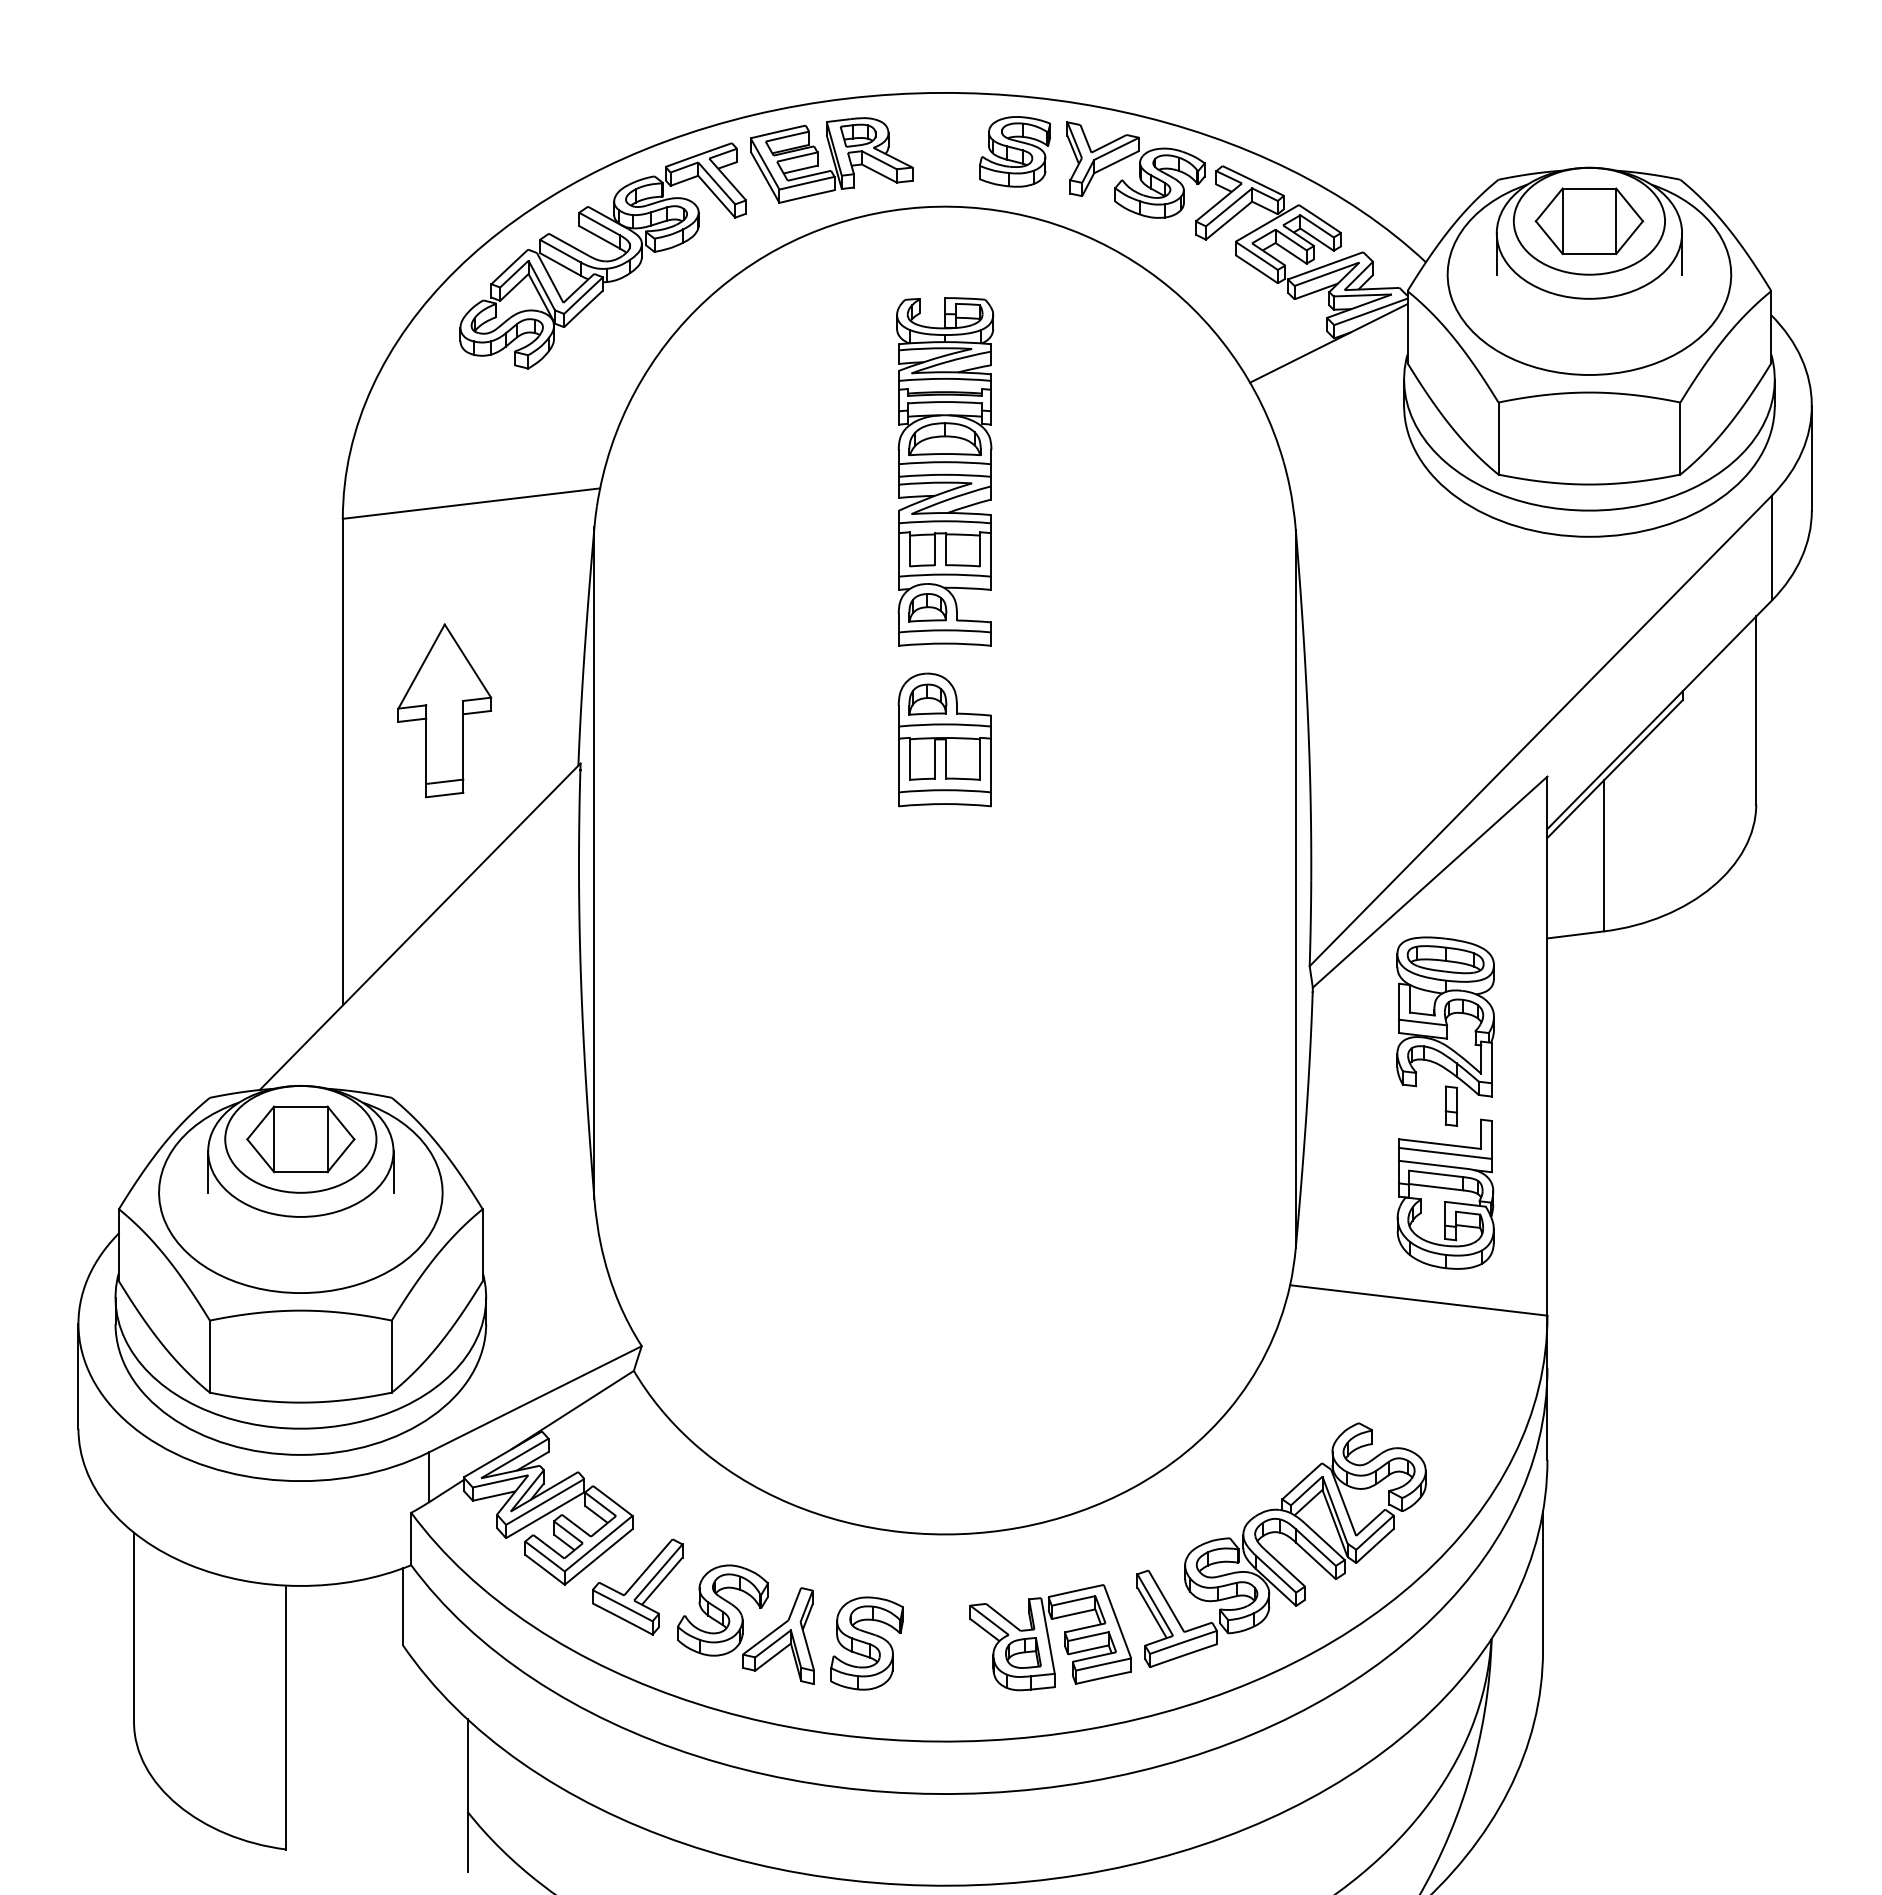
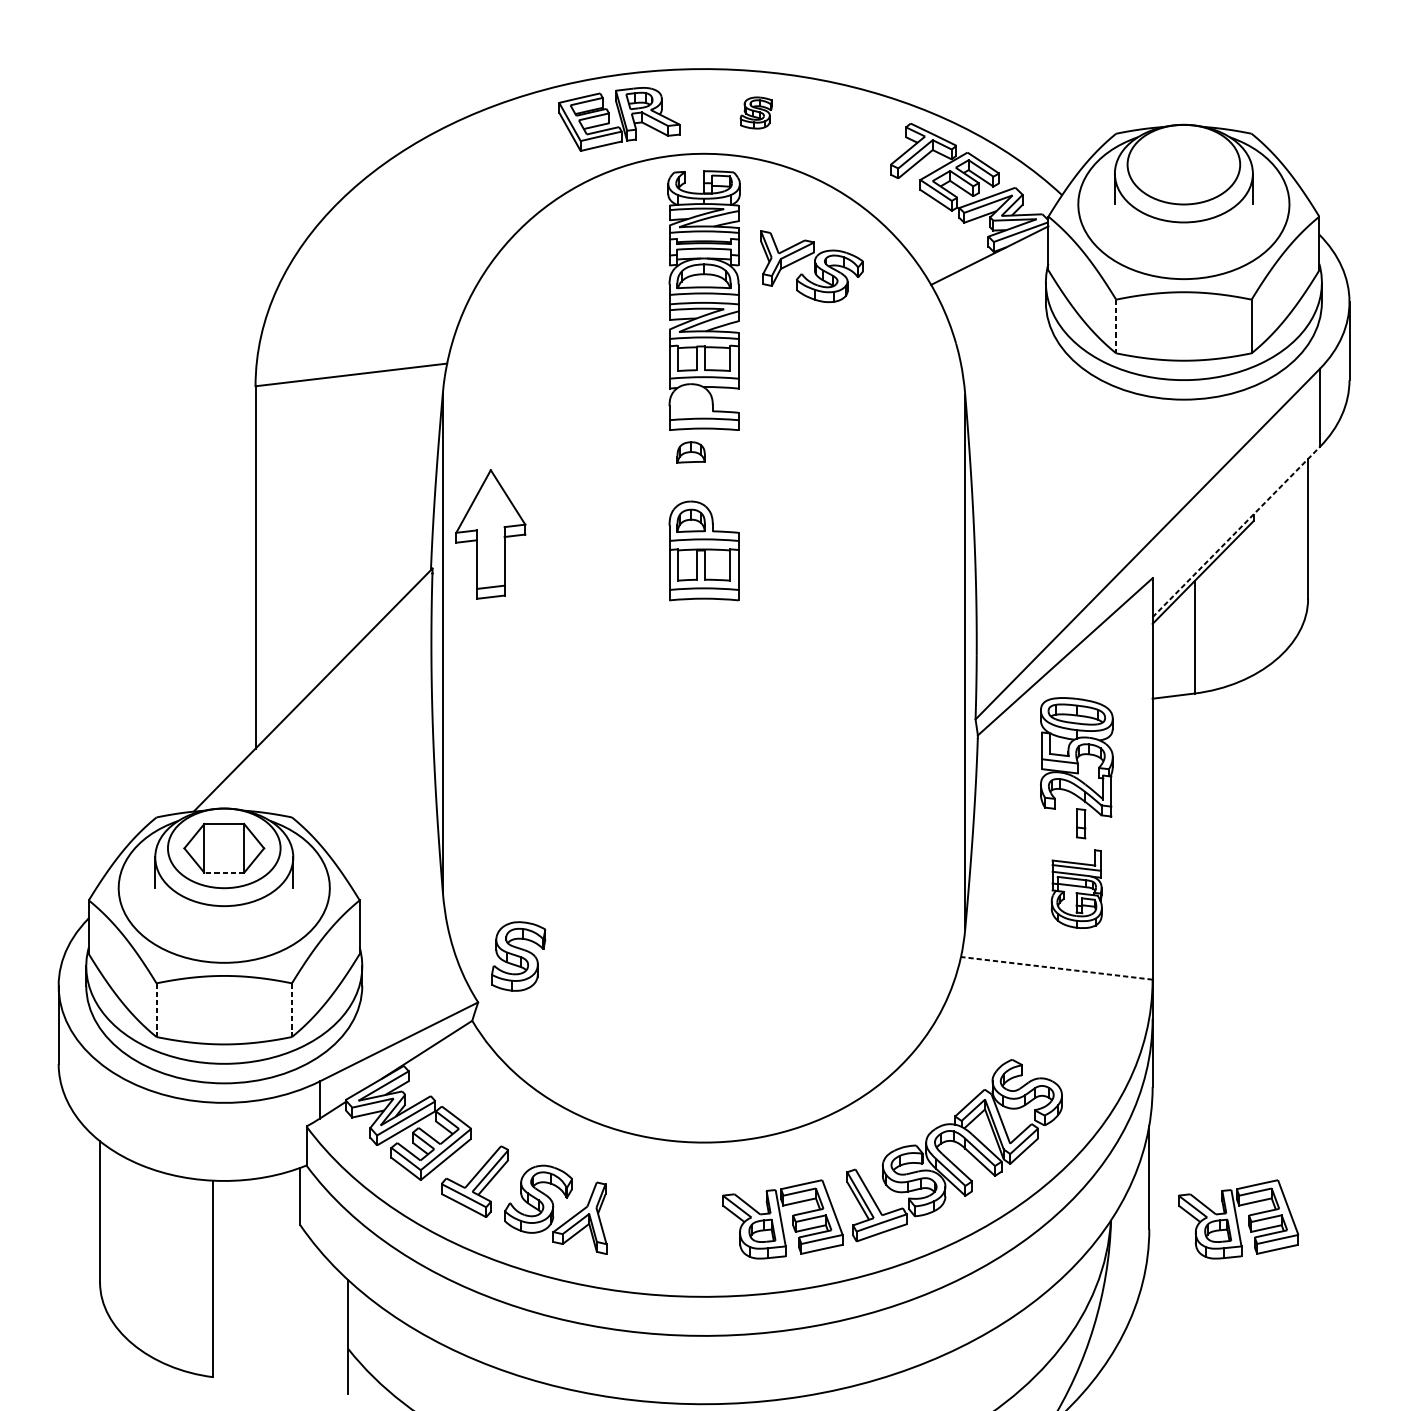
part: (1015, 151) -> (756, 112), size x0.6
part: (1135, 169) -> (811, 266), moved
part: (1589, 221) -> (1183, 164), removed
part: (602, 255) -> (448, 190), removed
line: (1498, 439) -> (1116, 327), solid -> dashed
part: (945, 471) -> (704, 300), moved
part: (444, 710) -> (490, 534), moved
line: (1660, 714) -> (1236, 531), solid -> dashed
line: (300, 1172) -> (224, 873), solid -> dashed
part: (1445, 1193) -> (1076, 888), size x0.7
line: (1418, 1300) -> (1056, 968), solid -> dashed
line: (209, 1357) -> (156, 1010), solid -> dashed
line: (391, 1357) -> (291, 1010), solid -> dashed
part: (1662, 1637) -> (1238, 1219), added
part: (866, 1643) -> (518, 956), moved

